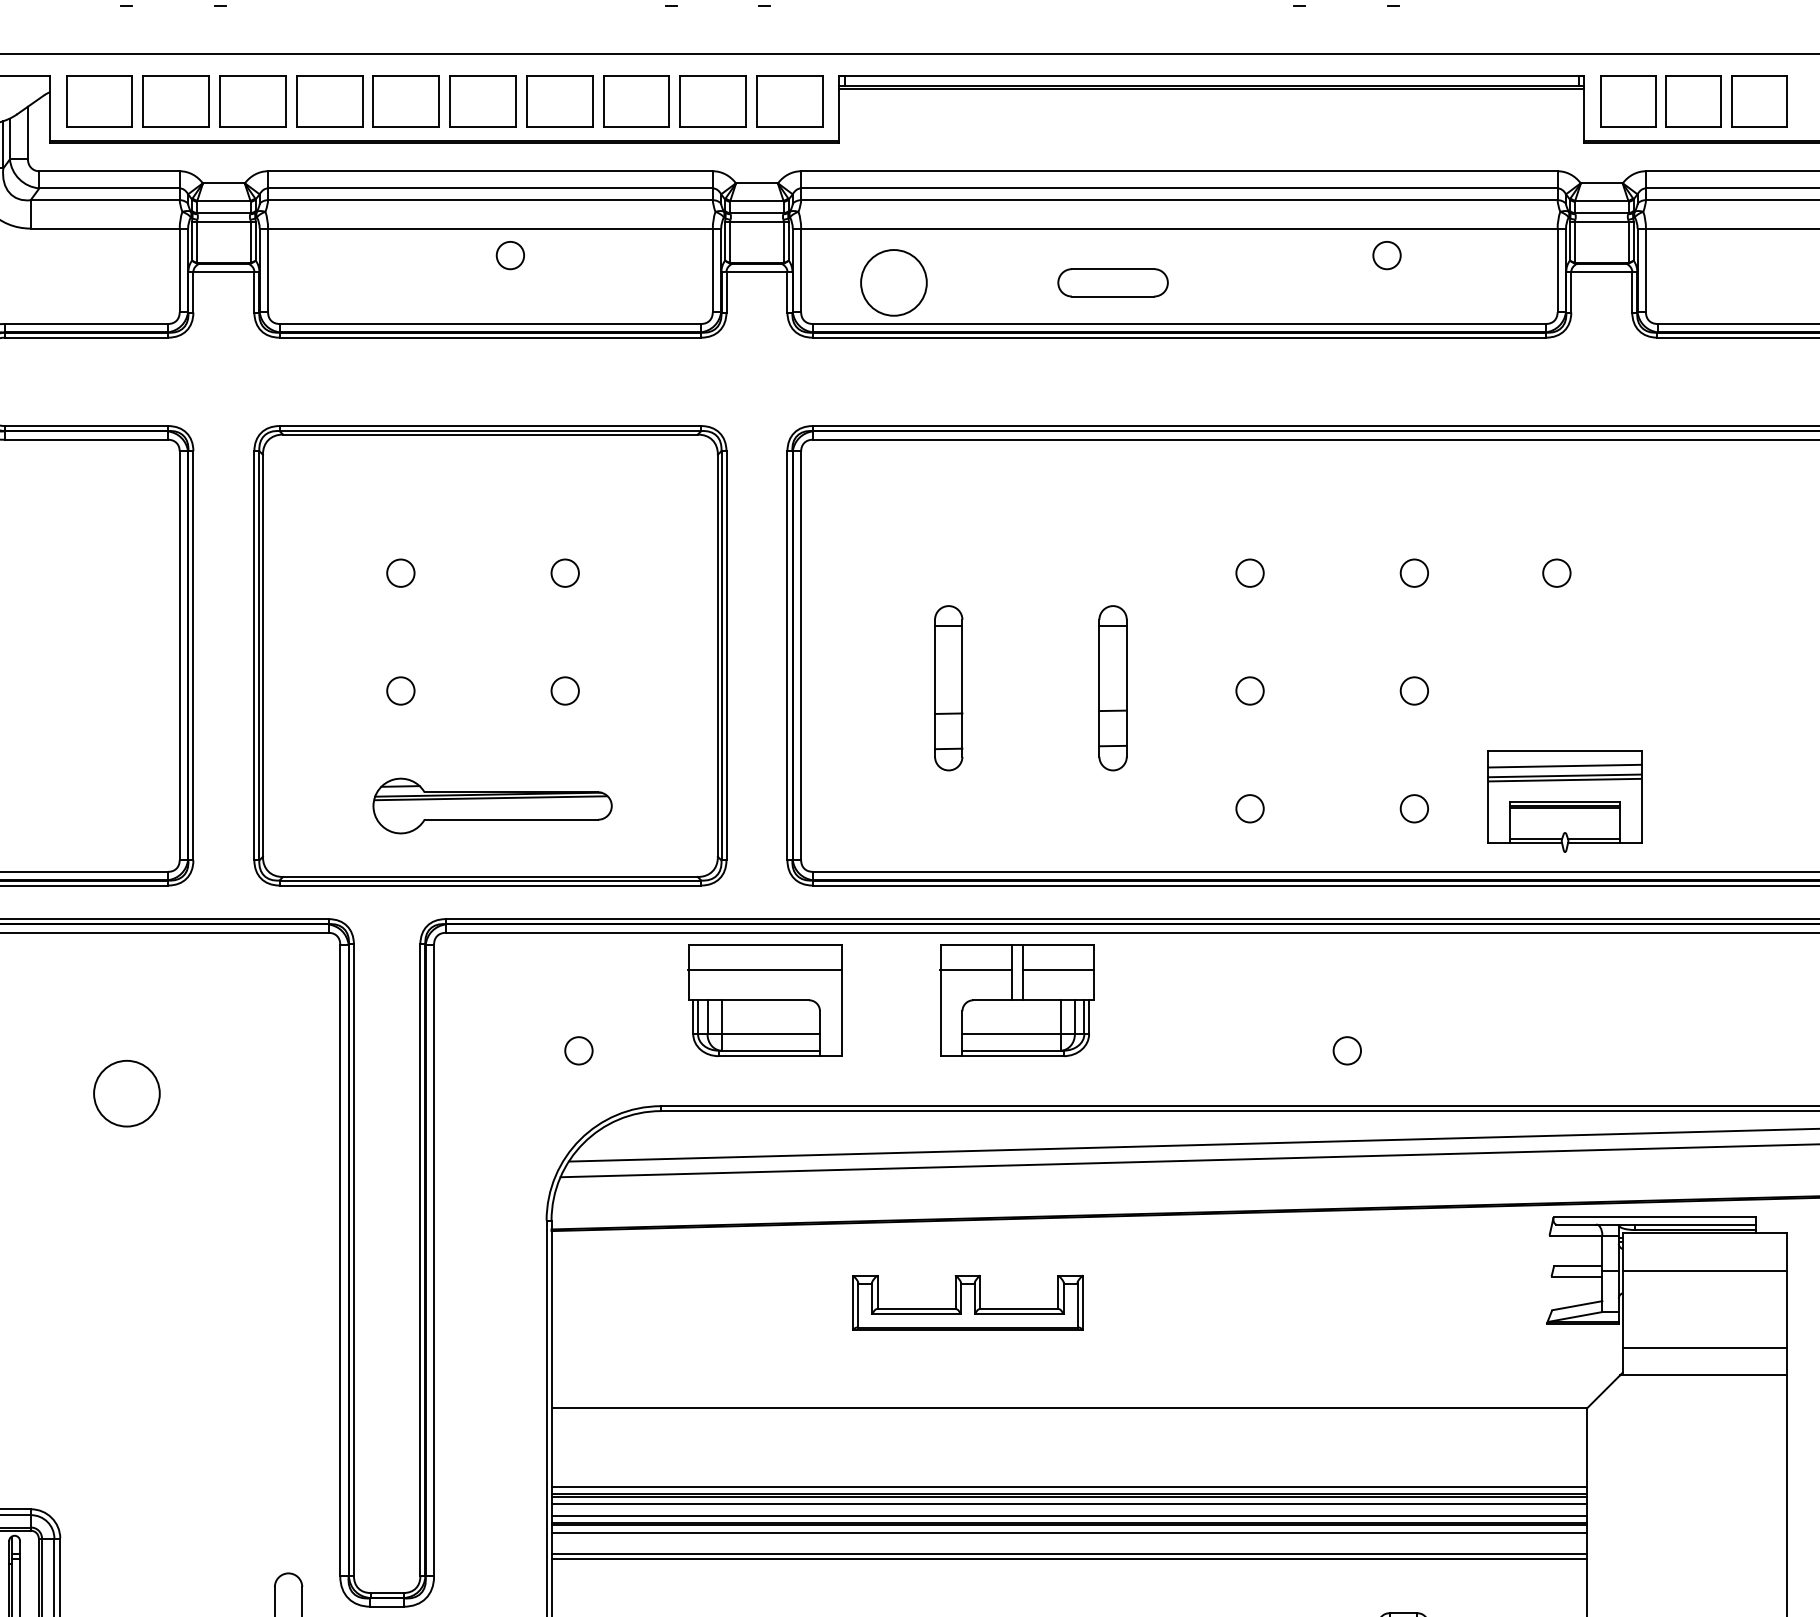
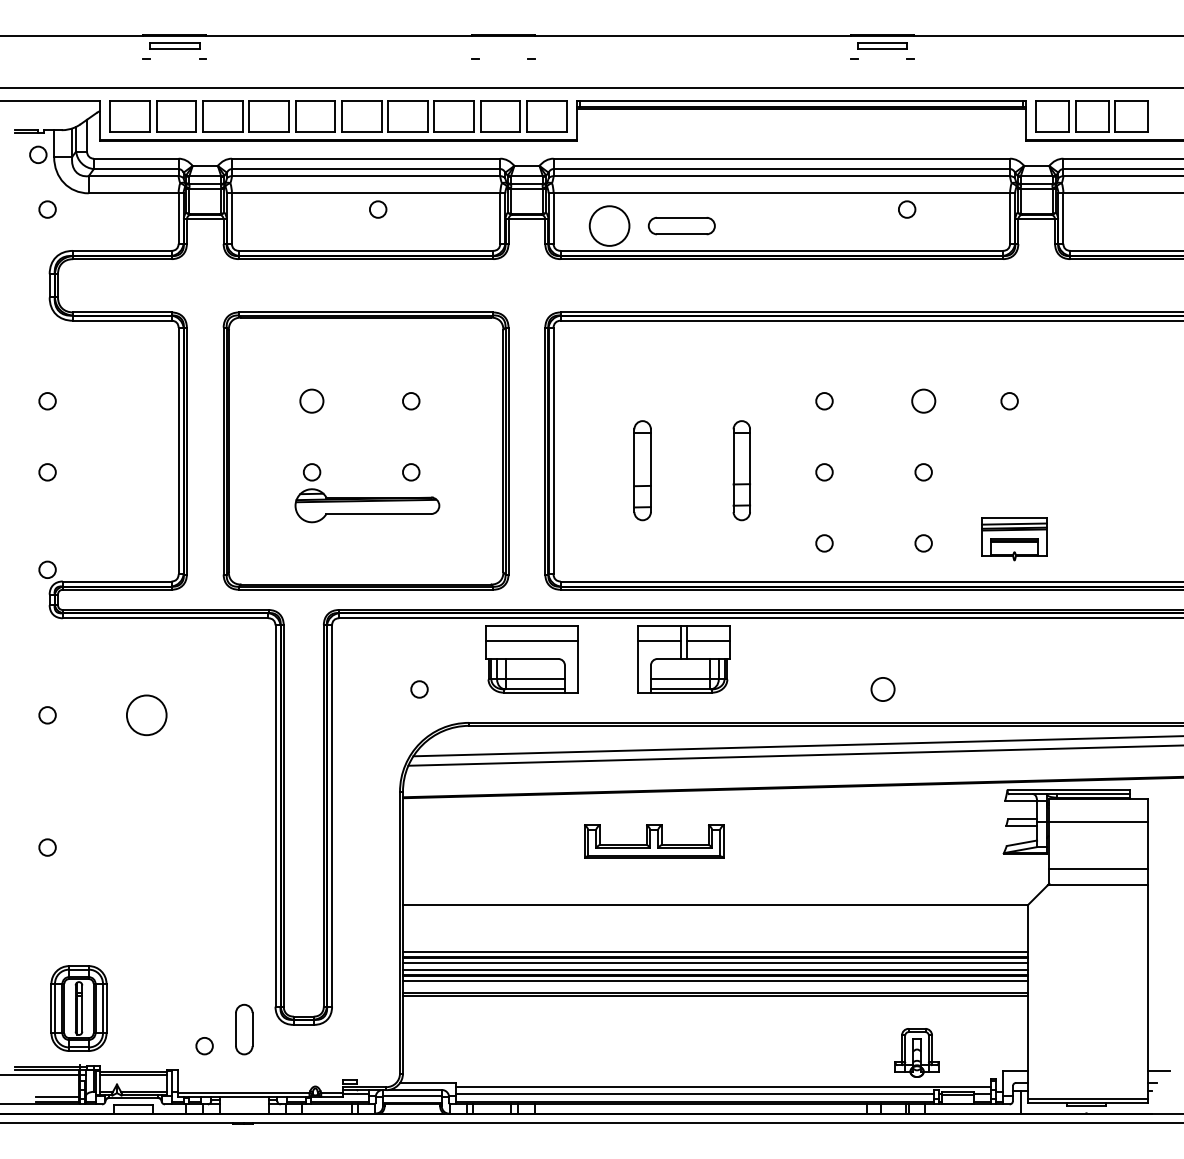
part: (1112, 281) -> (681, 225), moved
circle: (401, 573) -> (312, 401), size x1.4
circle: (1414, 573) -> (923, 401), size x1.4
part: (1564, 800) -> (1014, 538), size x0.7
part: (492, 805) -> (367, 505), moved
circle: (1347, 1050) -> (883, 689), size x1.4

